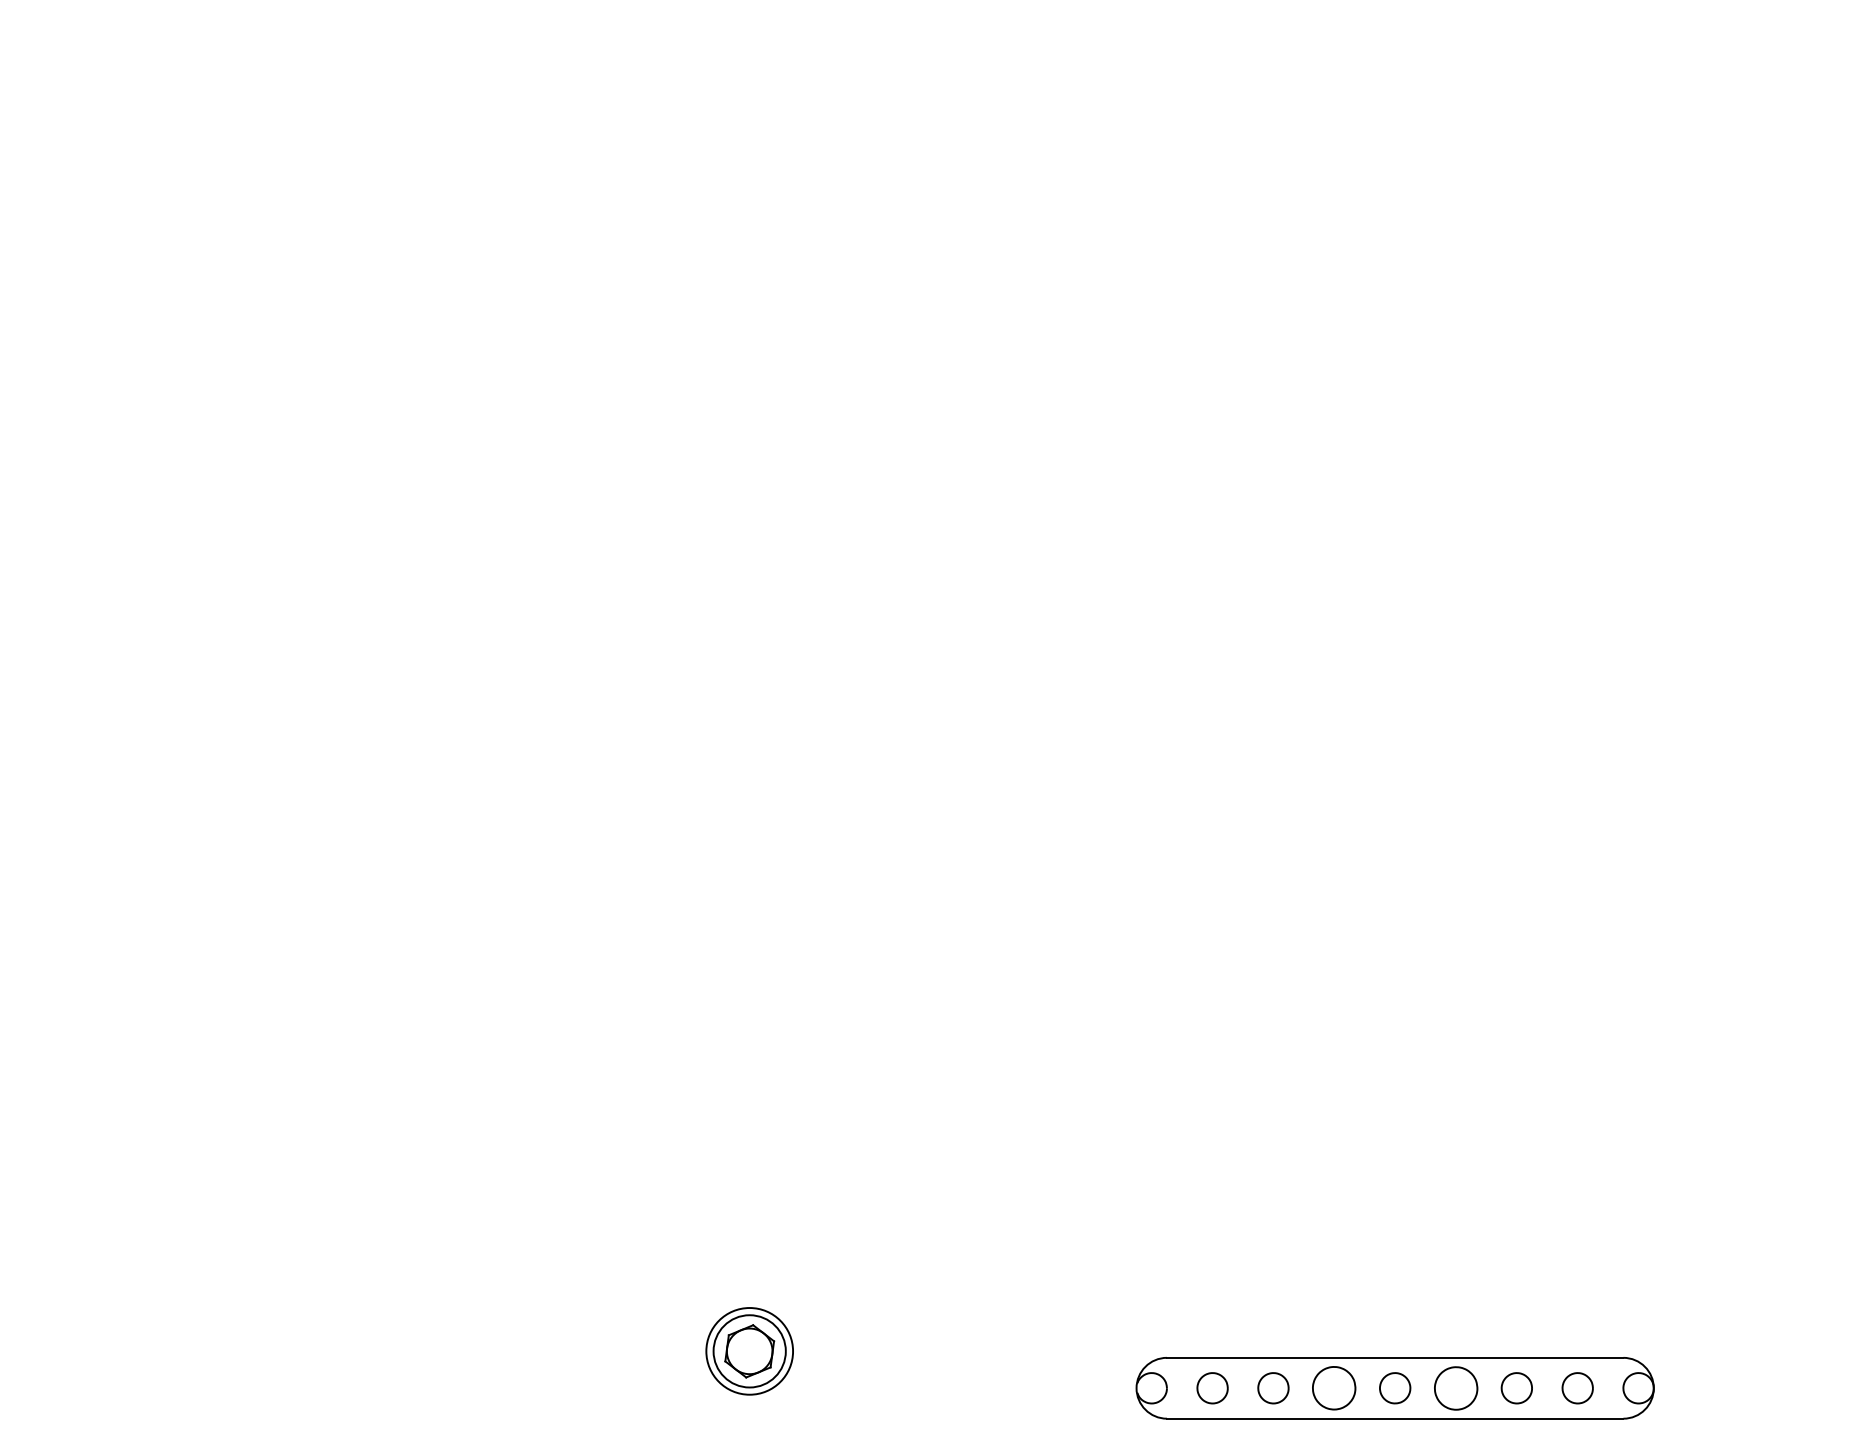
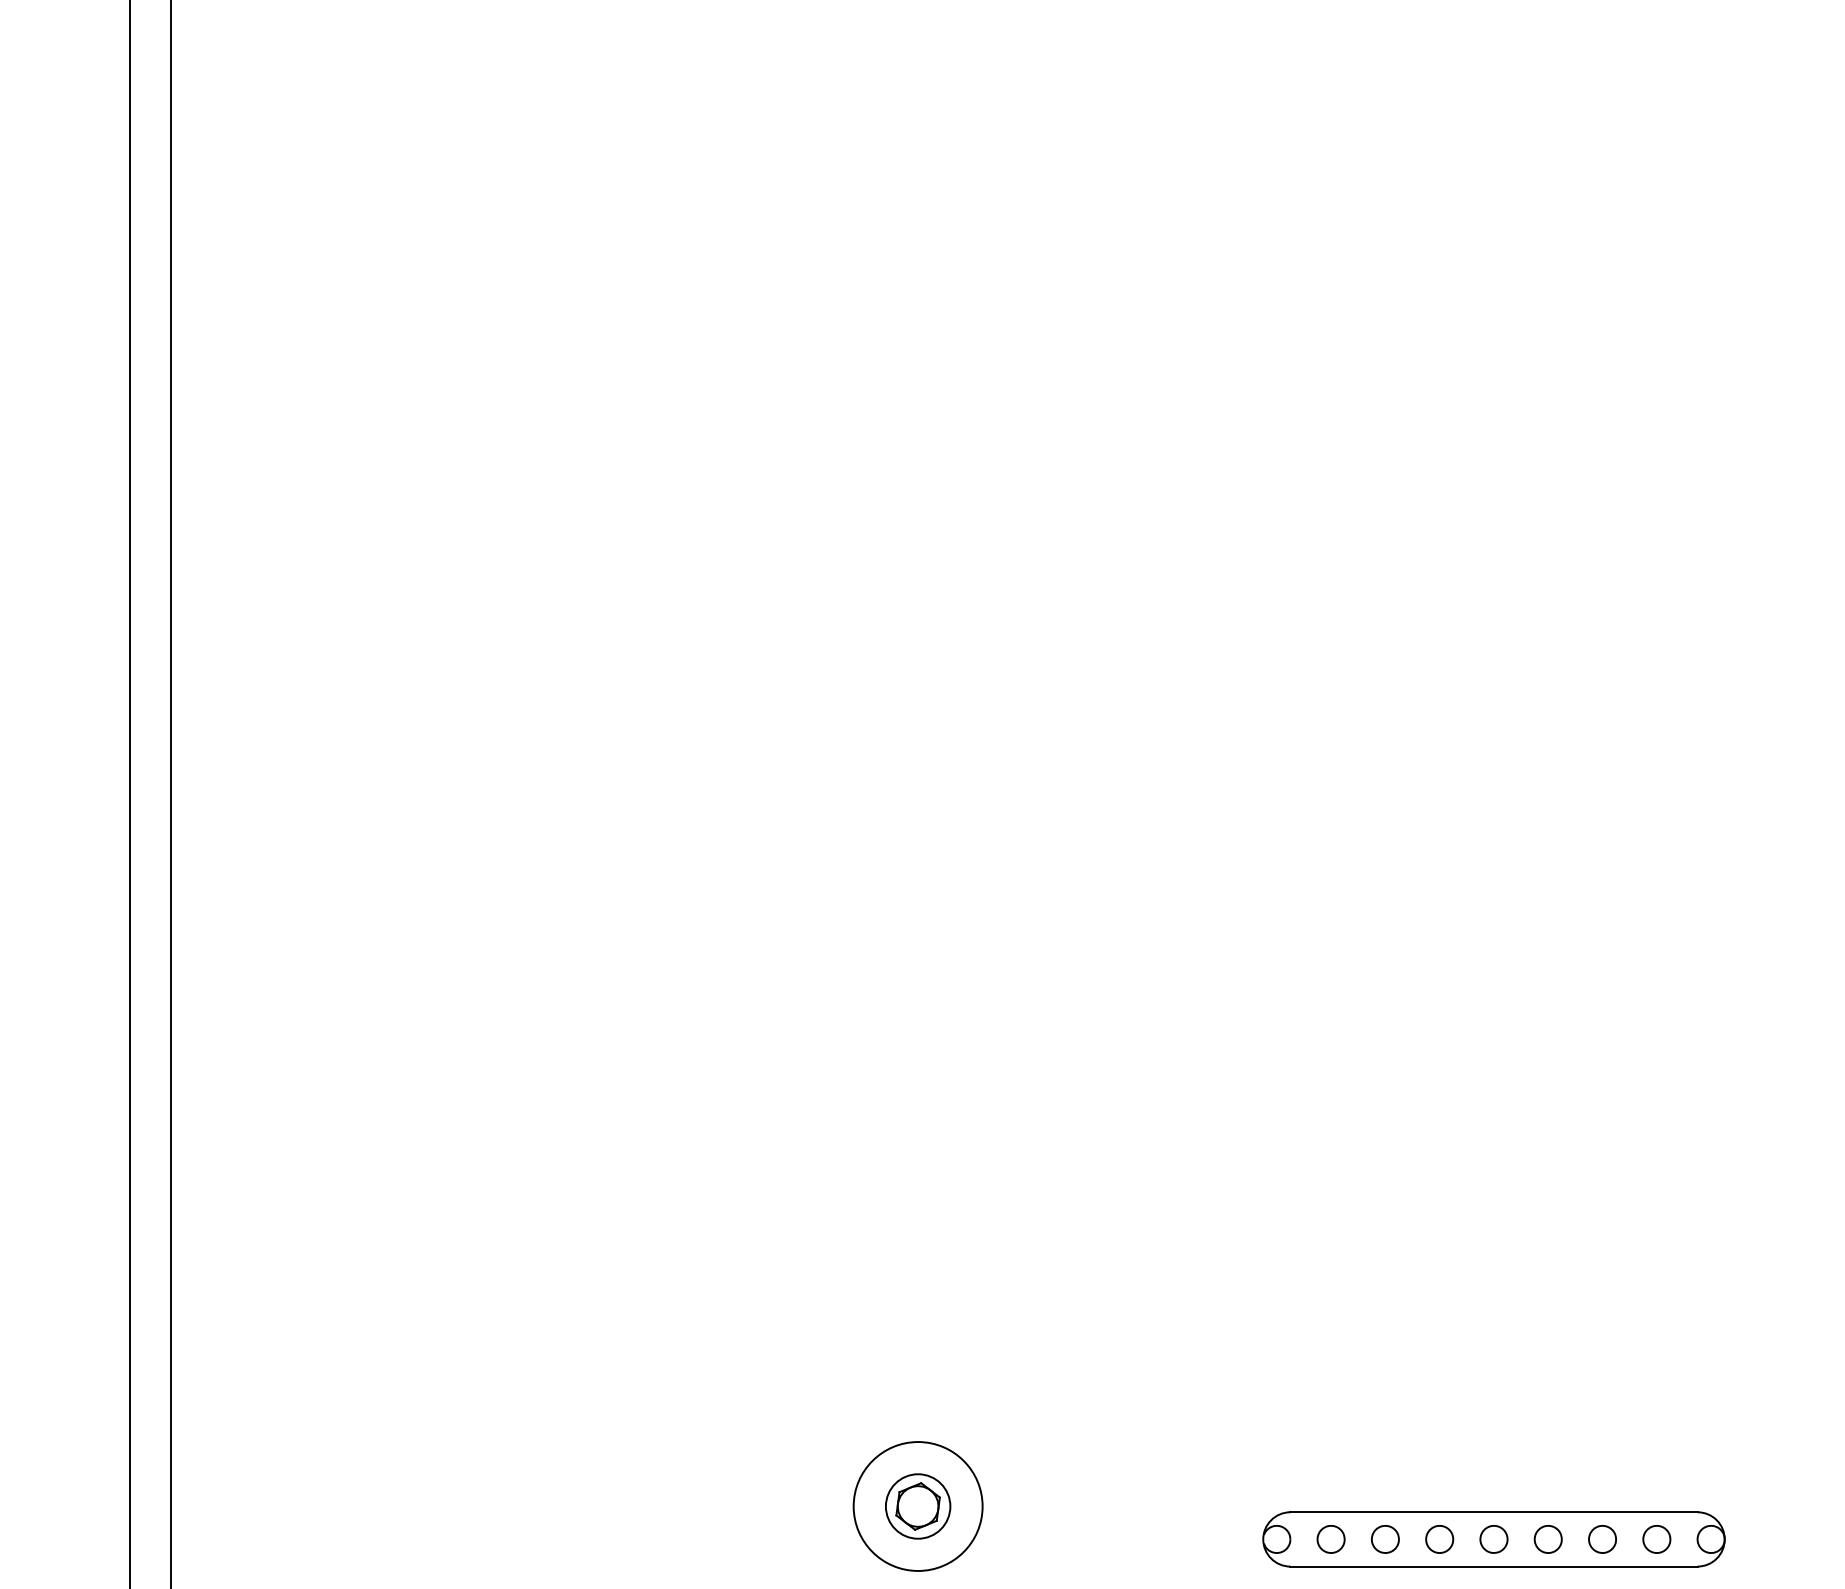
circle: (748, 1351) -> (917, 1506), size x1.67
part: (1455, 1387) -> (1547, 1538), size x0.71
part: (1334, 1388) -> (1439, 1539), size x0.71

